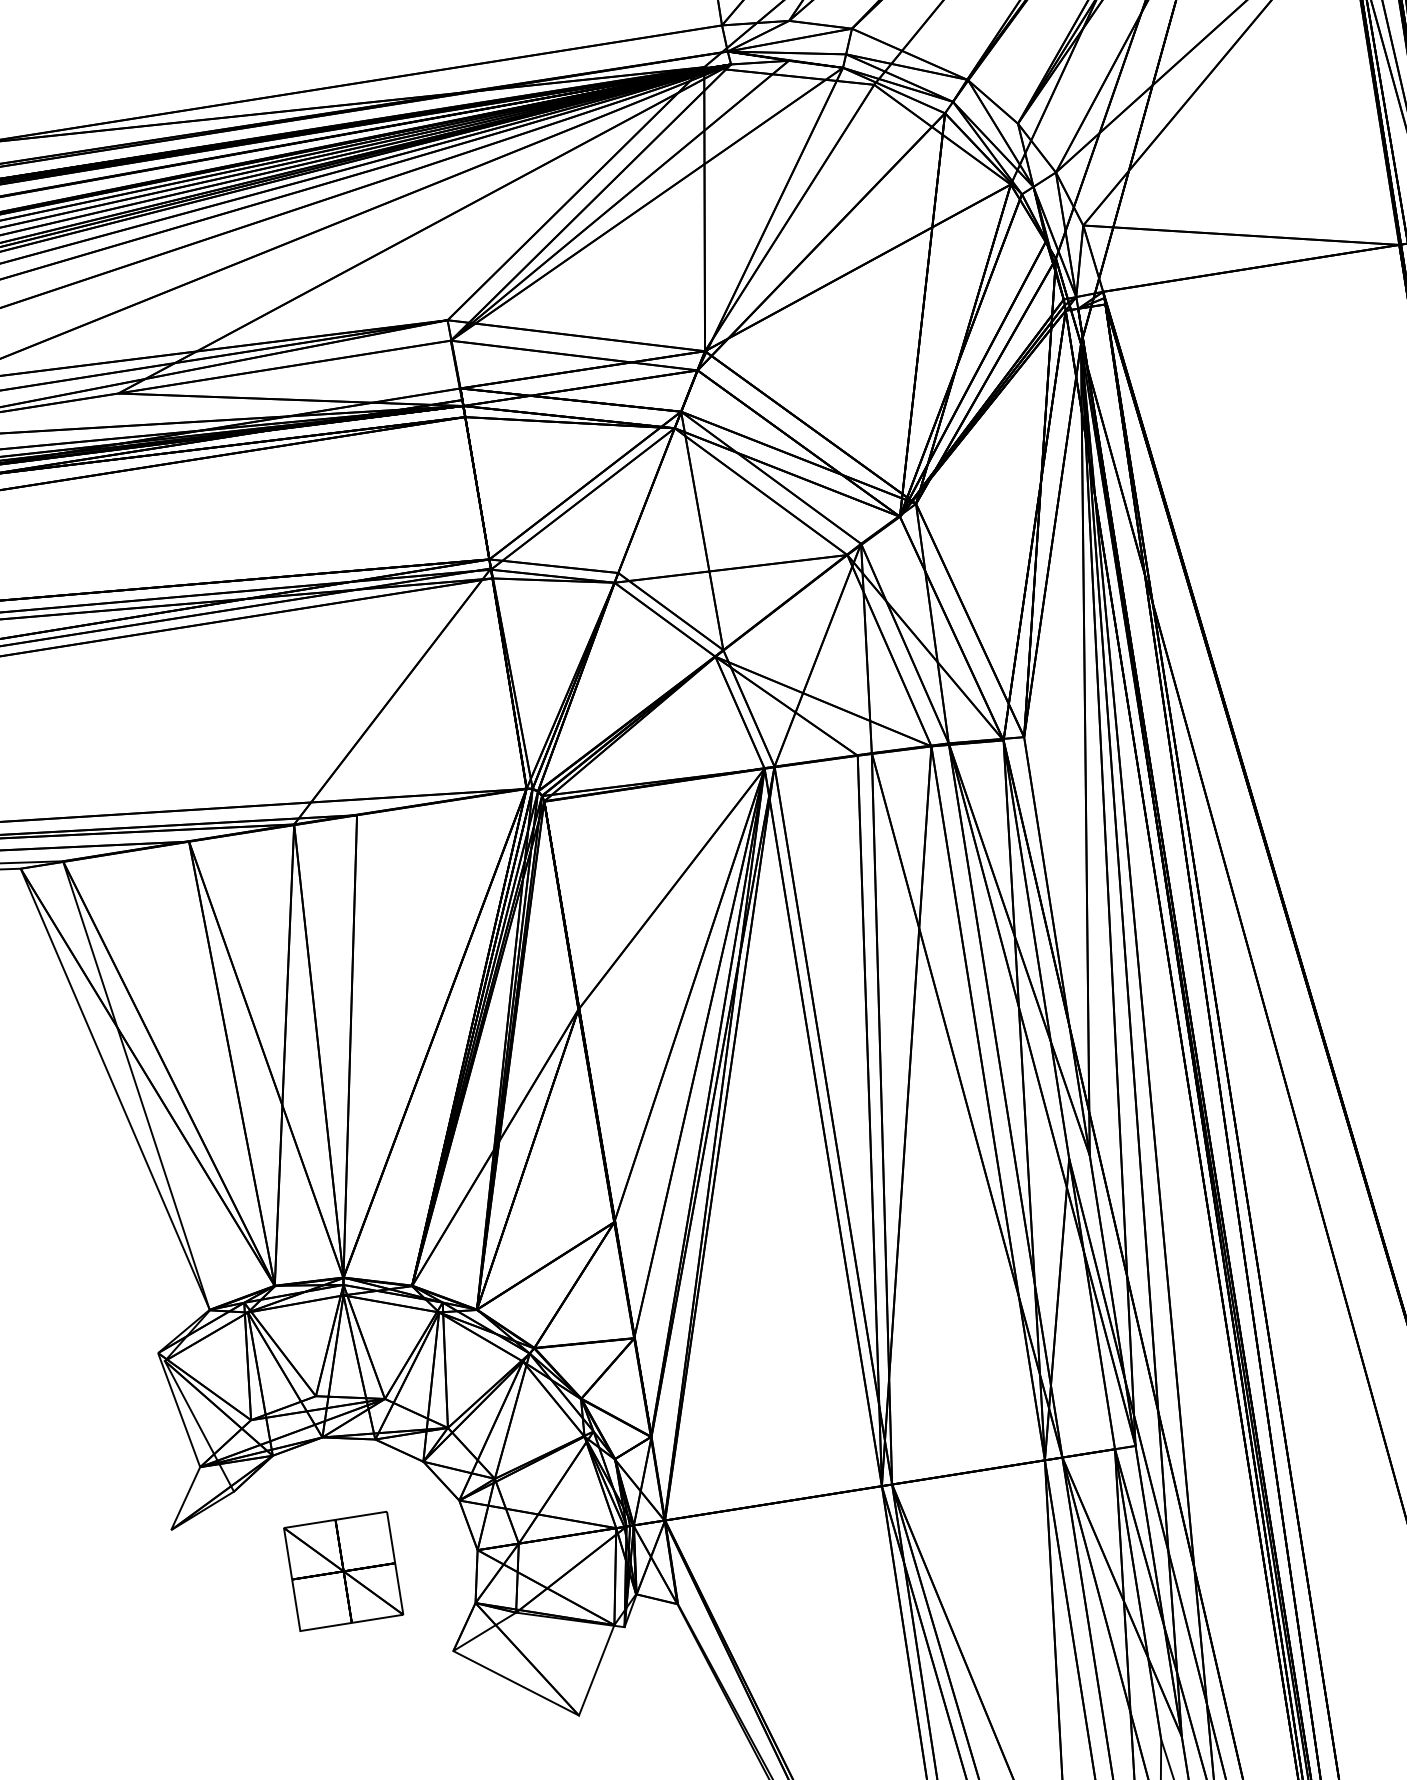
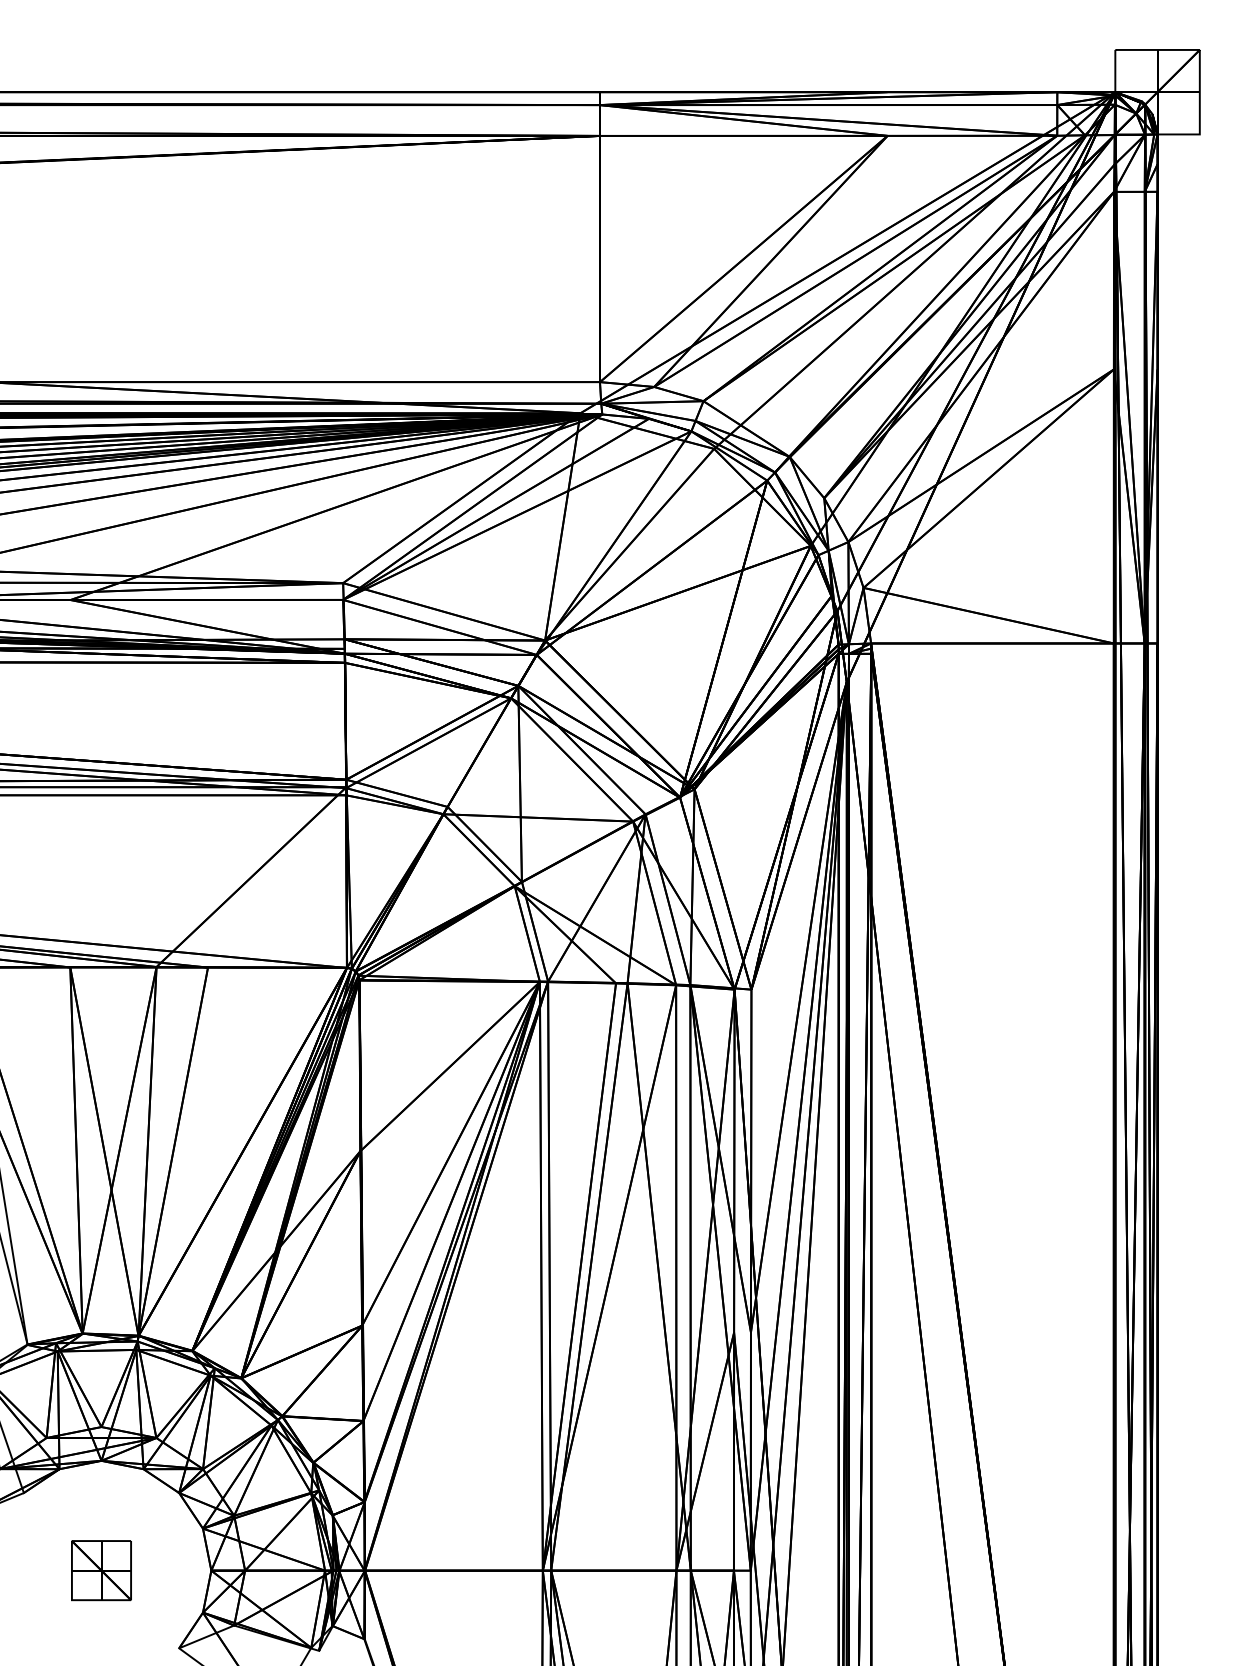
part: (343, 1571) -> (101, 1570), size x0.7

